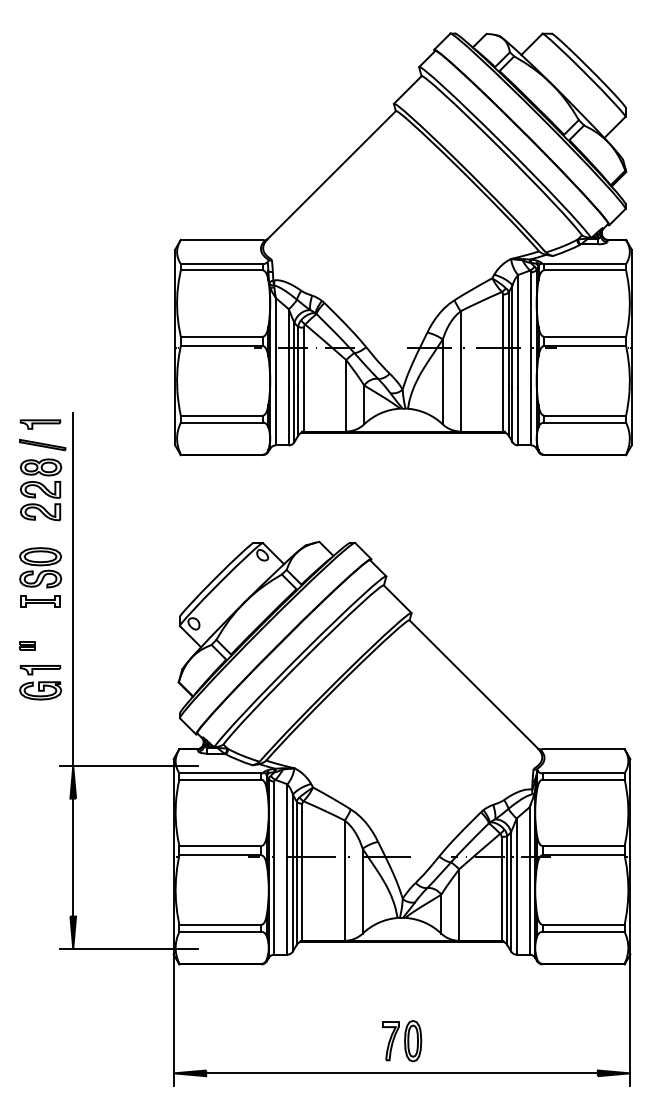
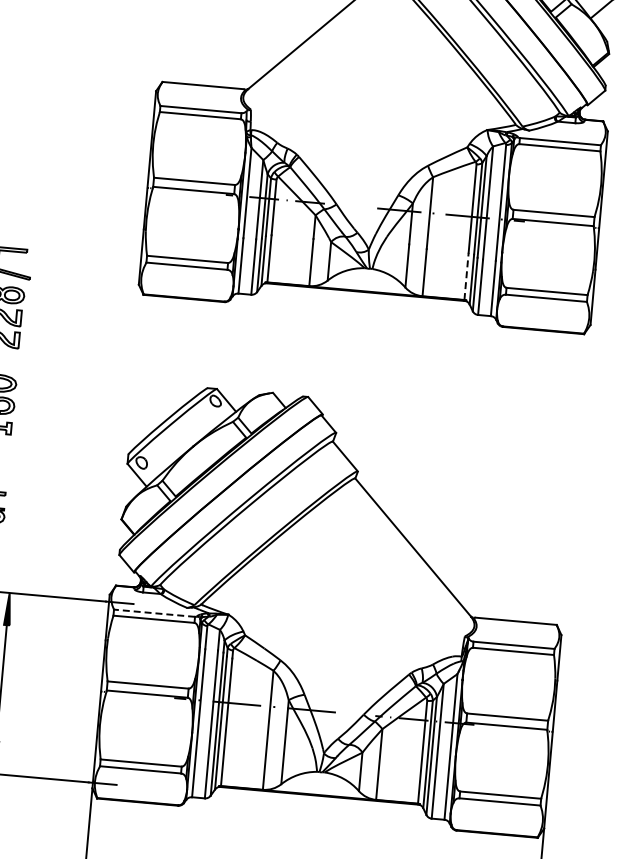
line: (503, 407) -> (467, 276), solid -> dashed
line: (73, 589) -> (25, 418), removed
line: (220, 773) -> (154, 613), solid -> dashed

